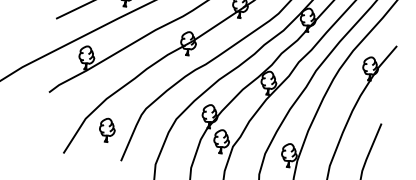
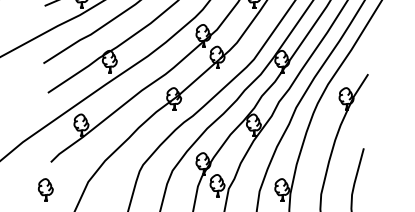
part: (106, 129) -> (45, 189), moved

